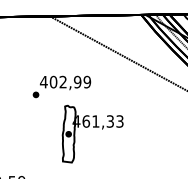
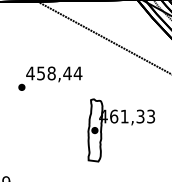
text: (70, 81) -> (59, 72), 402,99 -> 458,44
part: (93, 127) -> (122, 123), moved

